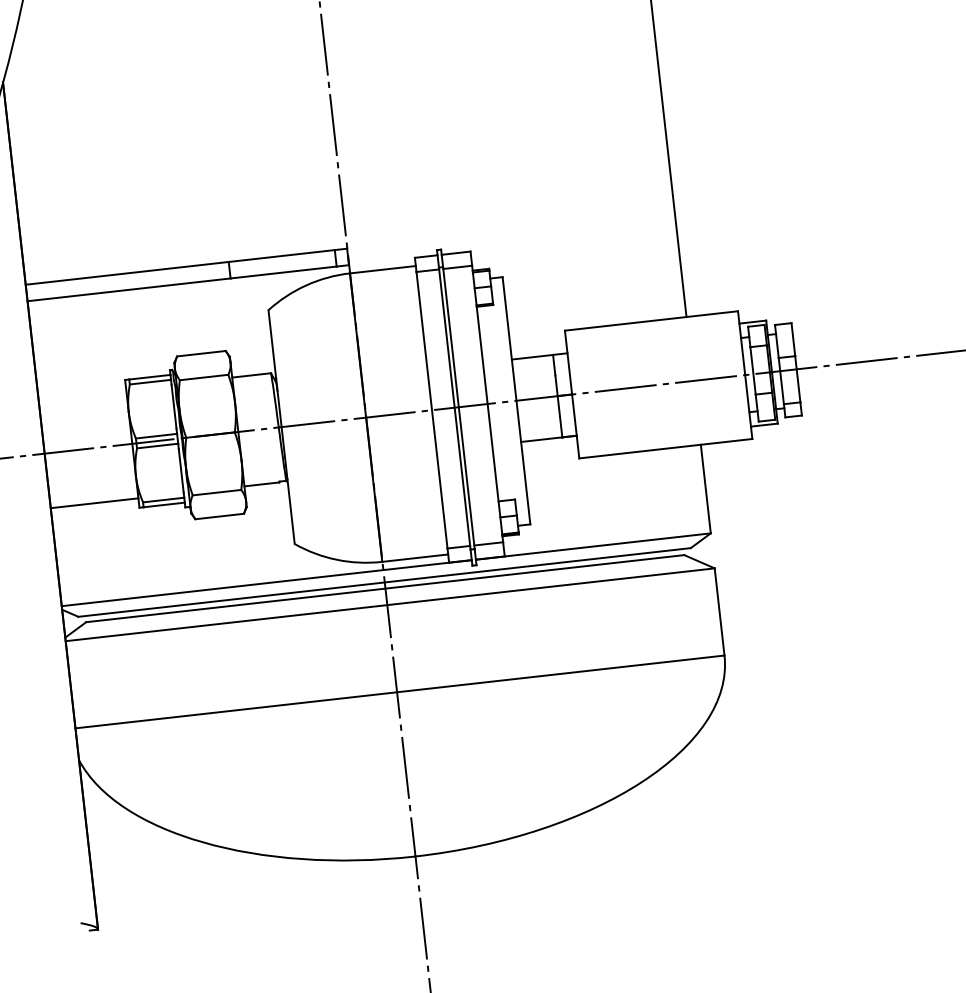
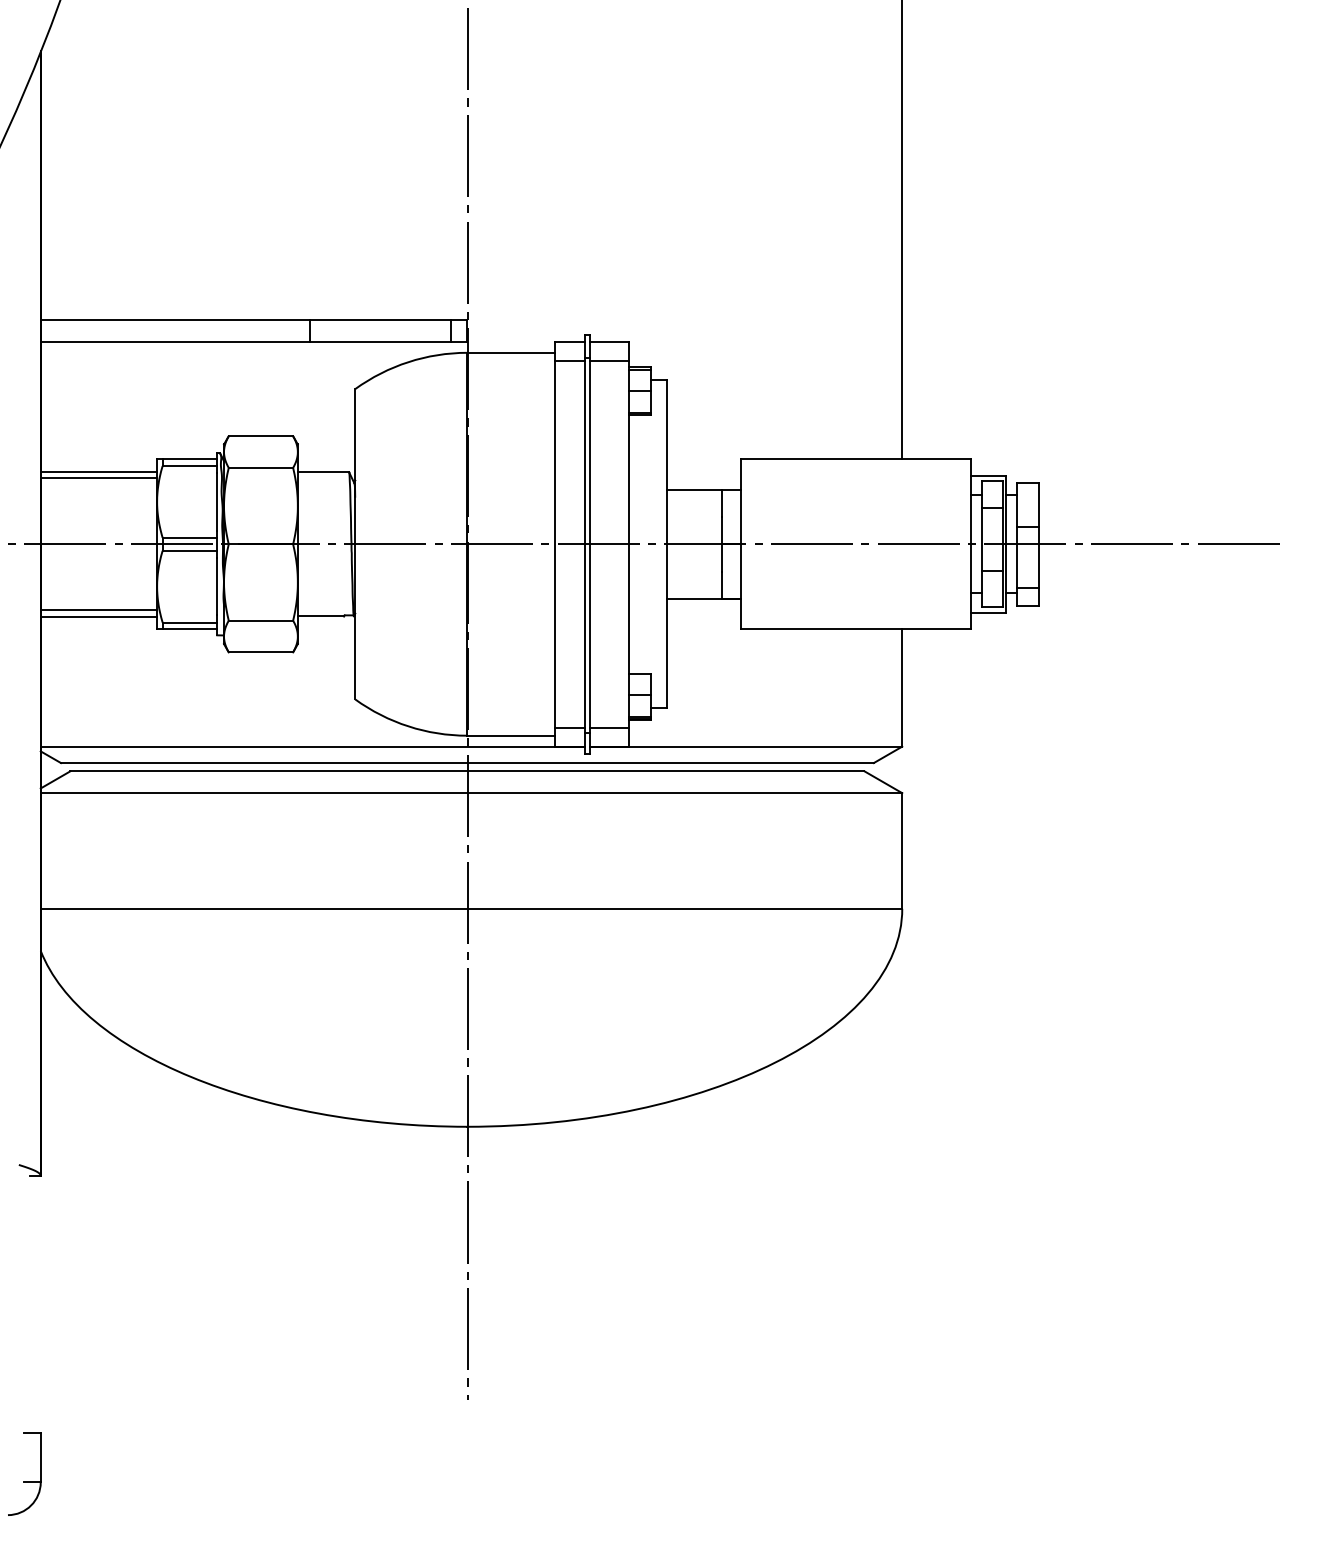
line: (82, 394) -> (98, 471), added
line: (82, 399) -> (98, 478), added
line: (93, 498) -> (98, 610), added

